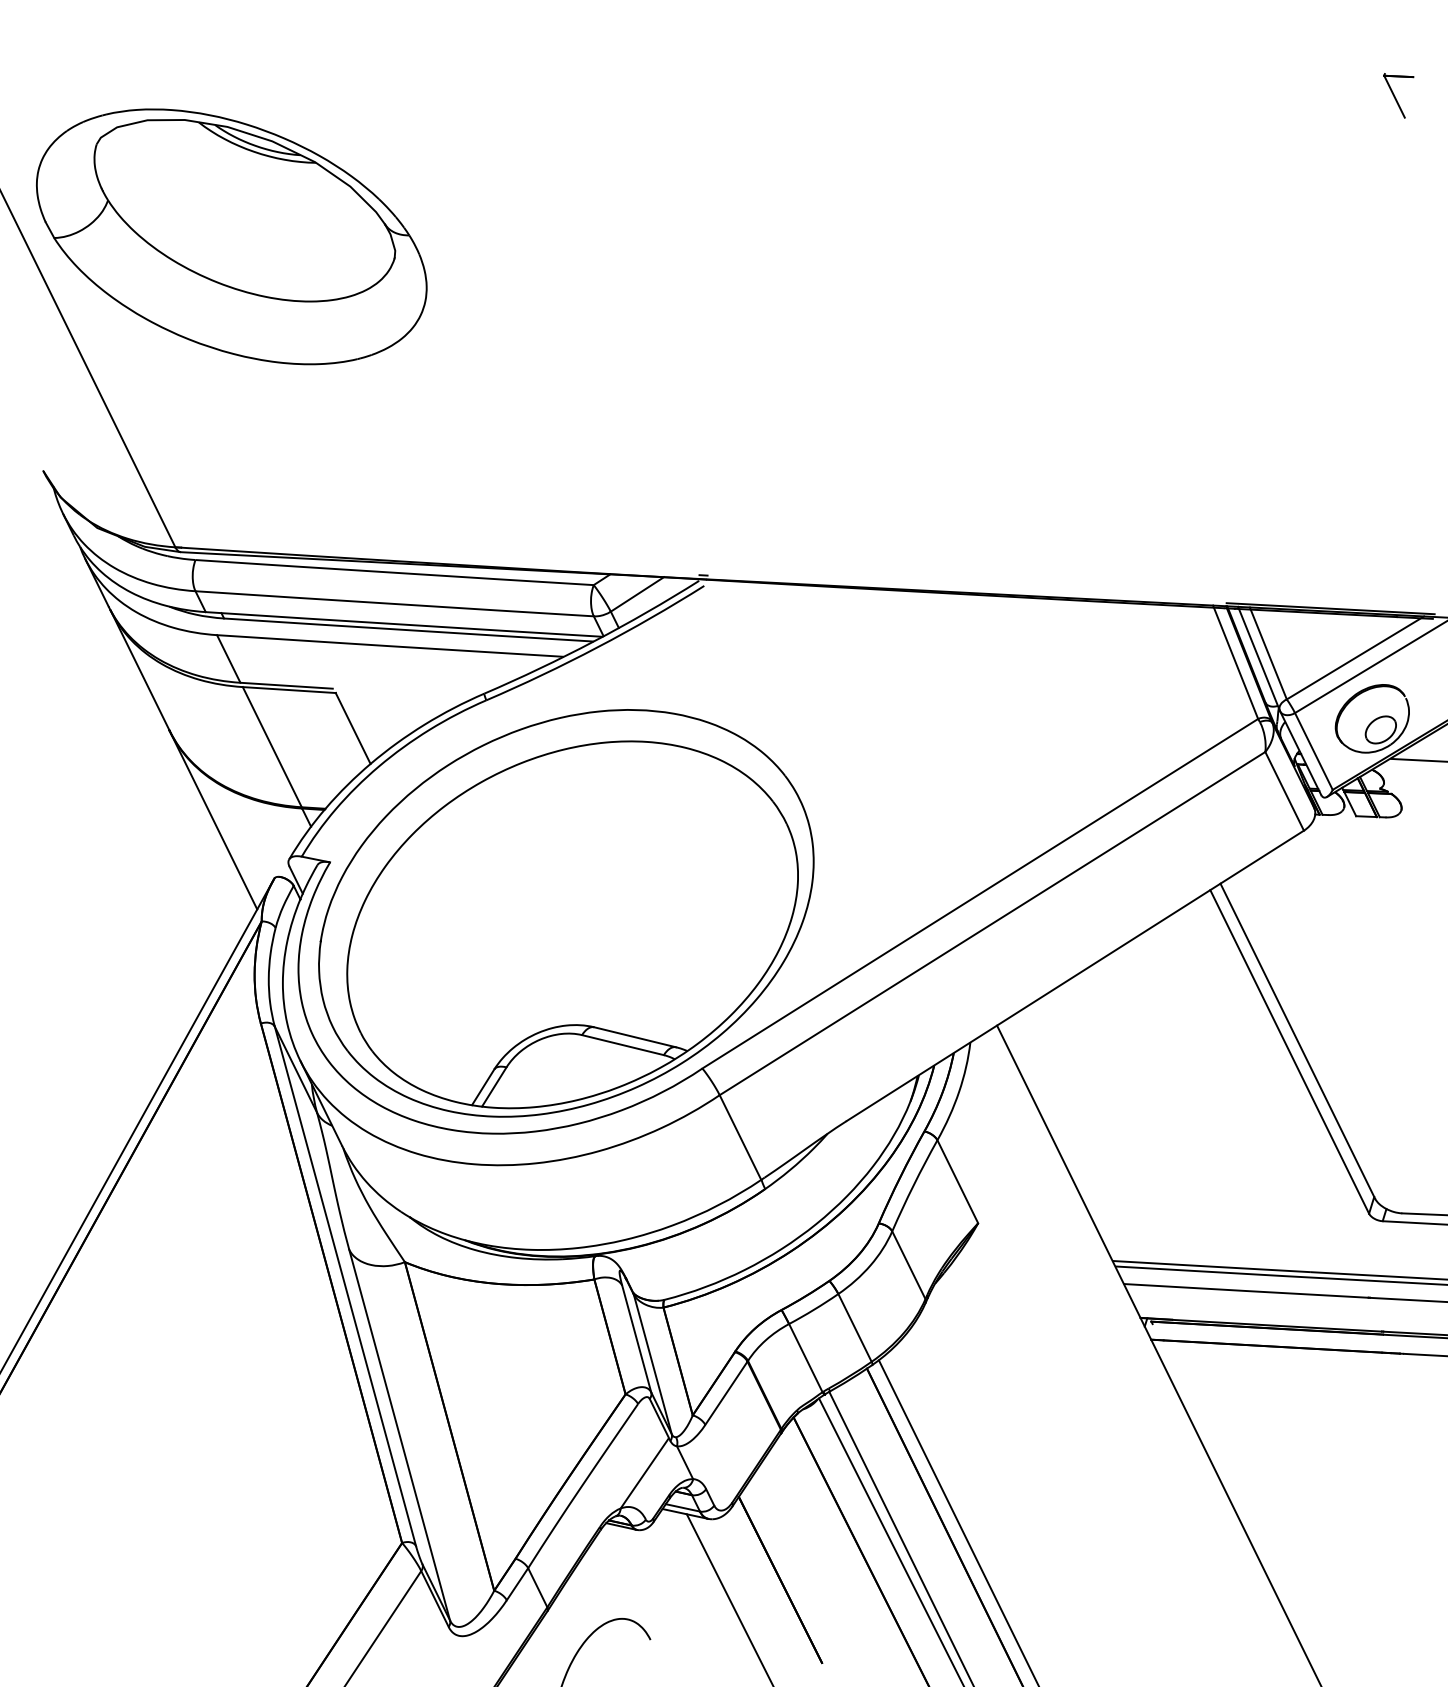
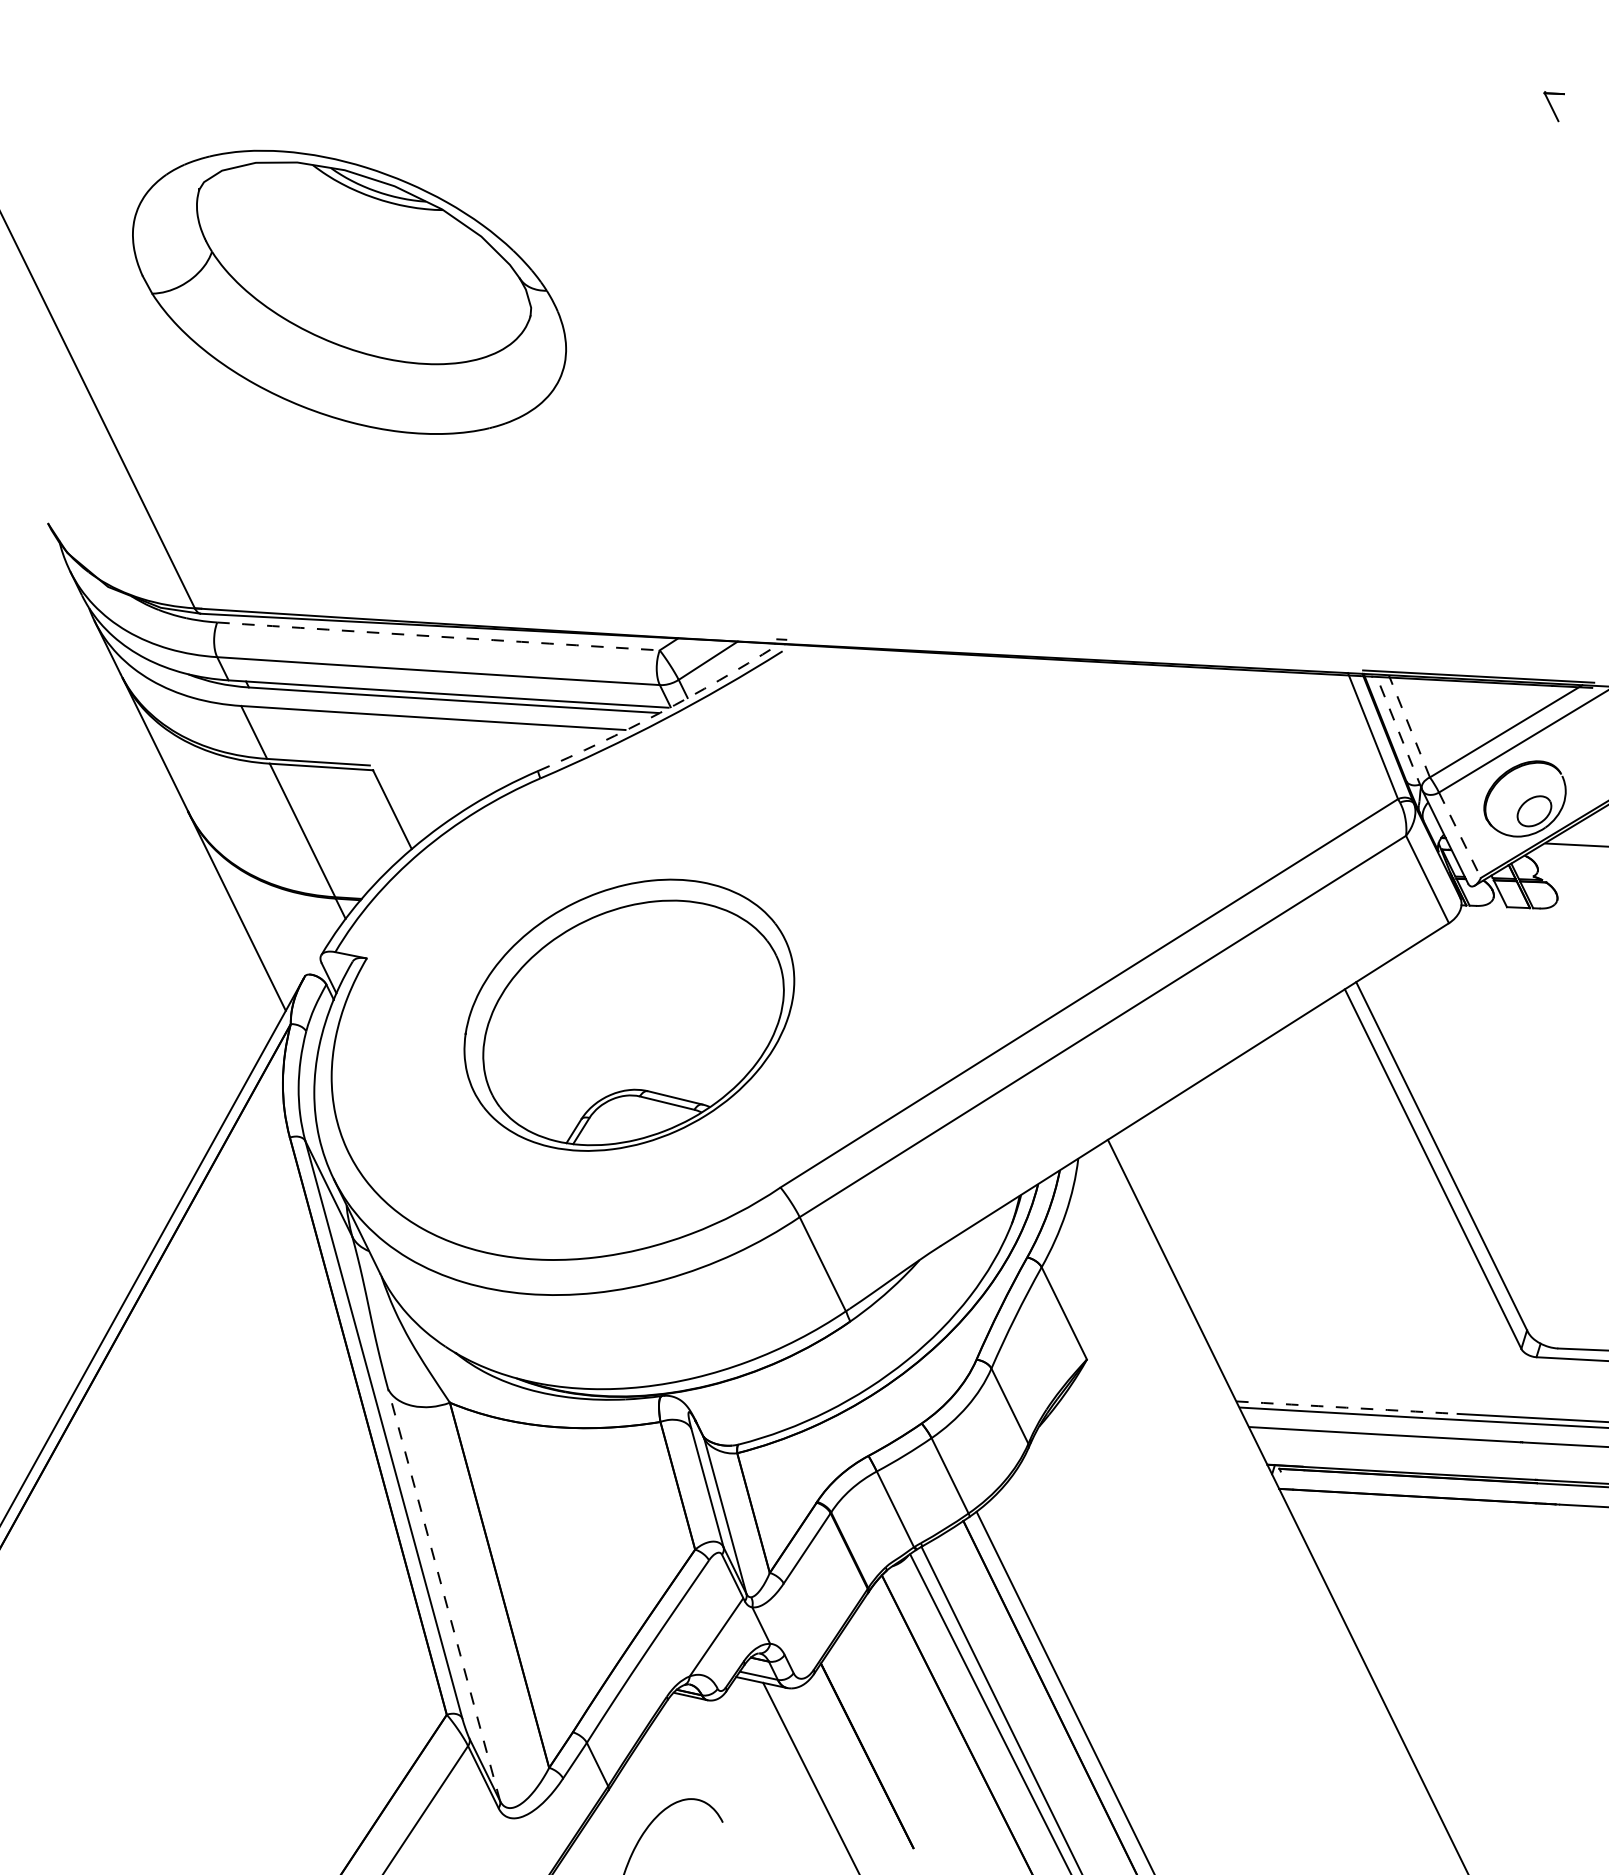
part: (1398, 95) -> (1554, 106), size x0.6
part: (231, 236) -> (349, 291), moved
arc: (394, 572) -> (438, 636), solid -> dashed
arc: (593, 641) -> (659, 712), solid -> dashed
line: (1268, 652) -> (1409, 725), solid -> dashed
line: (1258, 658) -> (1398, 731), solid -> dashed
line: (1313, 751) -> (1459, 835), solid -> dashed
part: (566, 913) -> (629, 1015), size x0.6
arc: (1211, 1266) -> (1346, 1407), solid -> dashed
line: (399, 1434) -> (443, 1594), solid -> dashed

